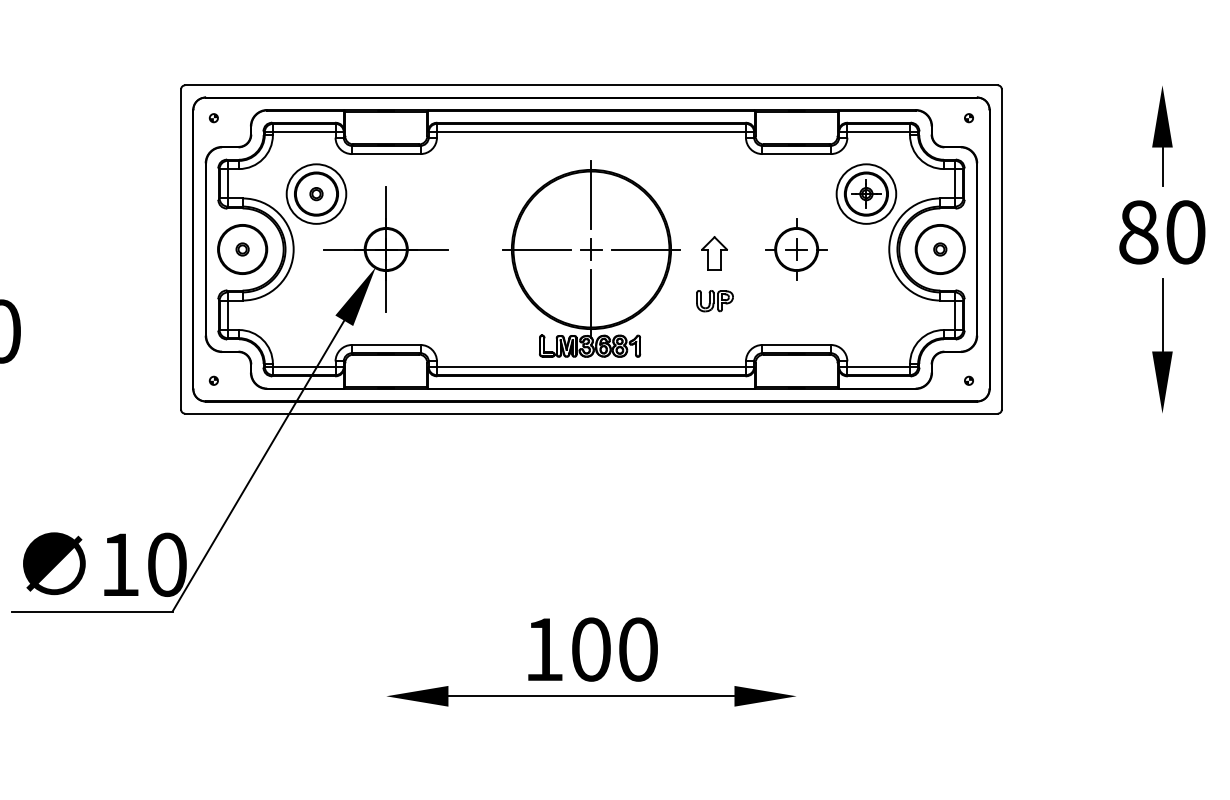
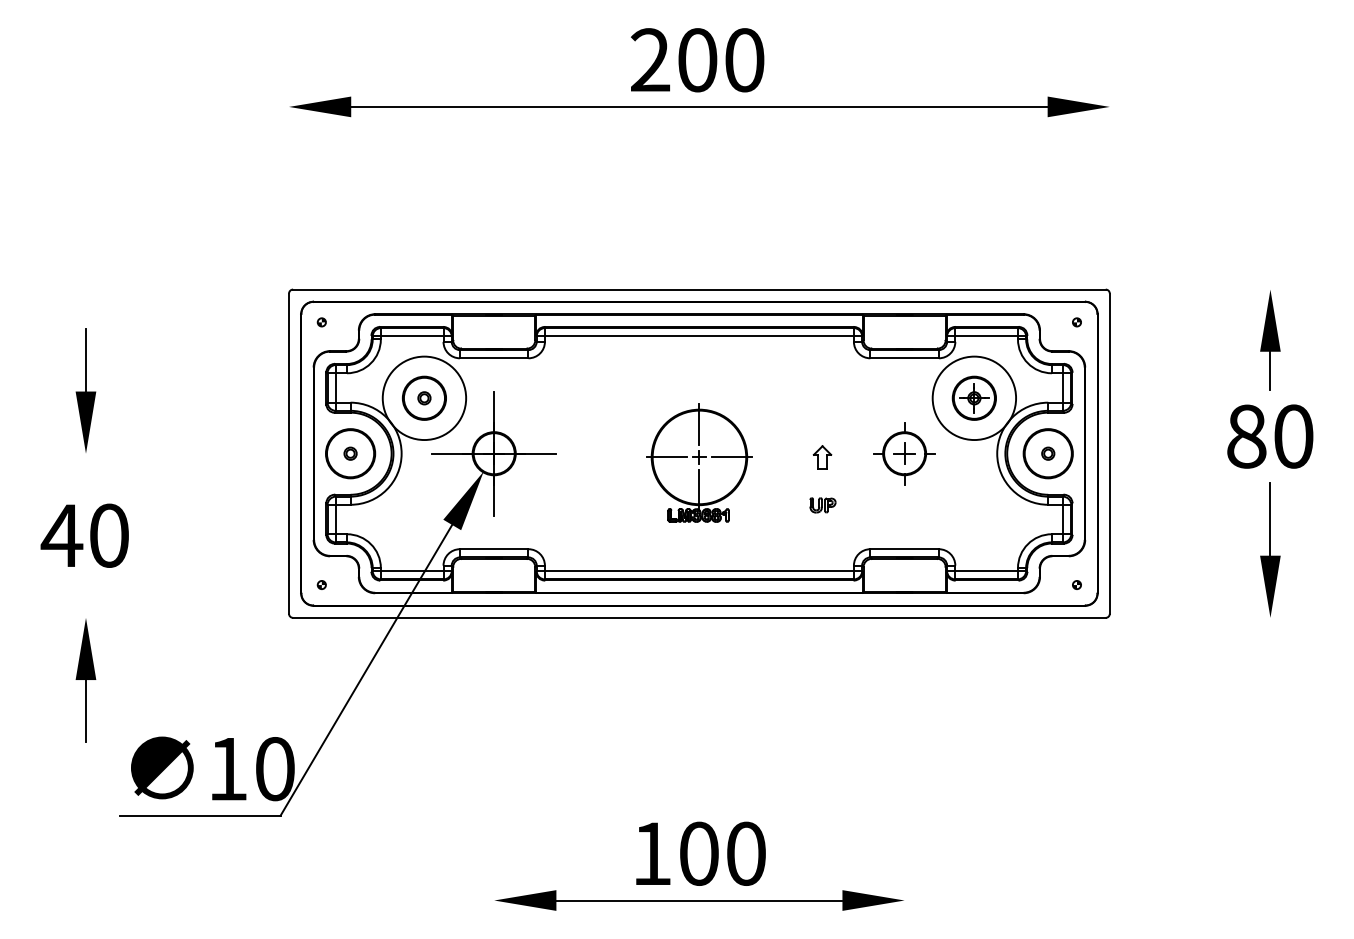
circle: (316, 194) -> (424, 398), size x1.4
circle: (866, 194) -> (974, 398), size x1.4
part: (714, 253) -> (822, 457), size x0.7
part: (591, 258) -> (699, 462), size x0.6
part: (714, 301) -> (822, 505), size x0.7

